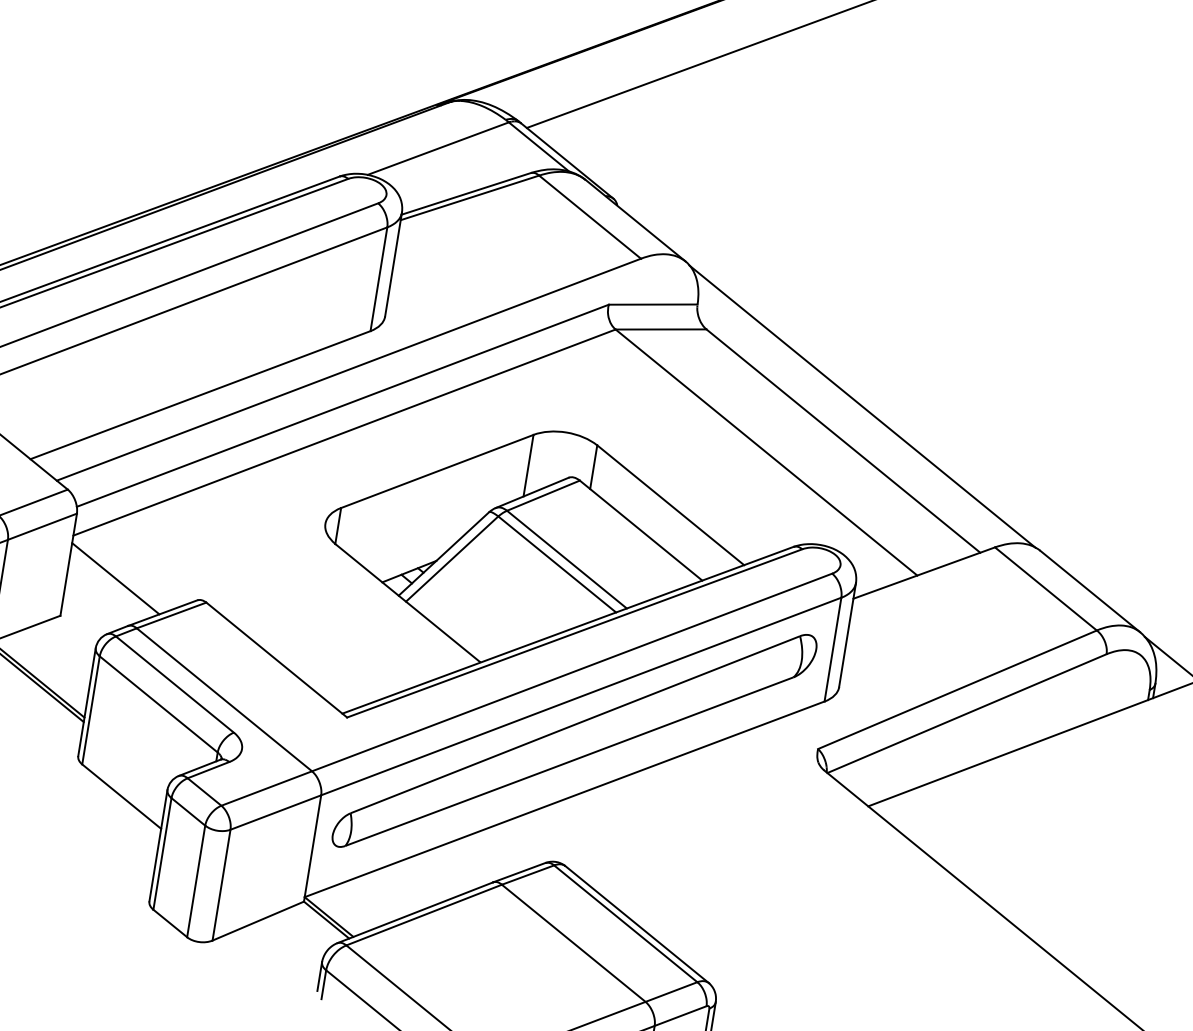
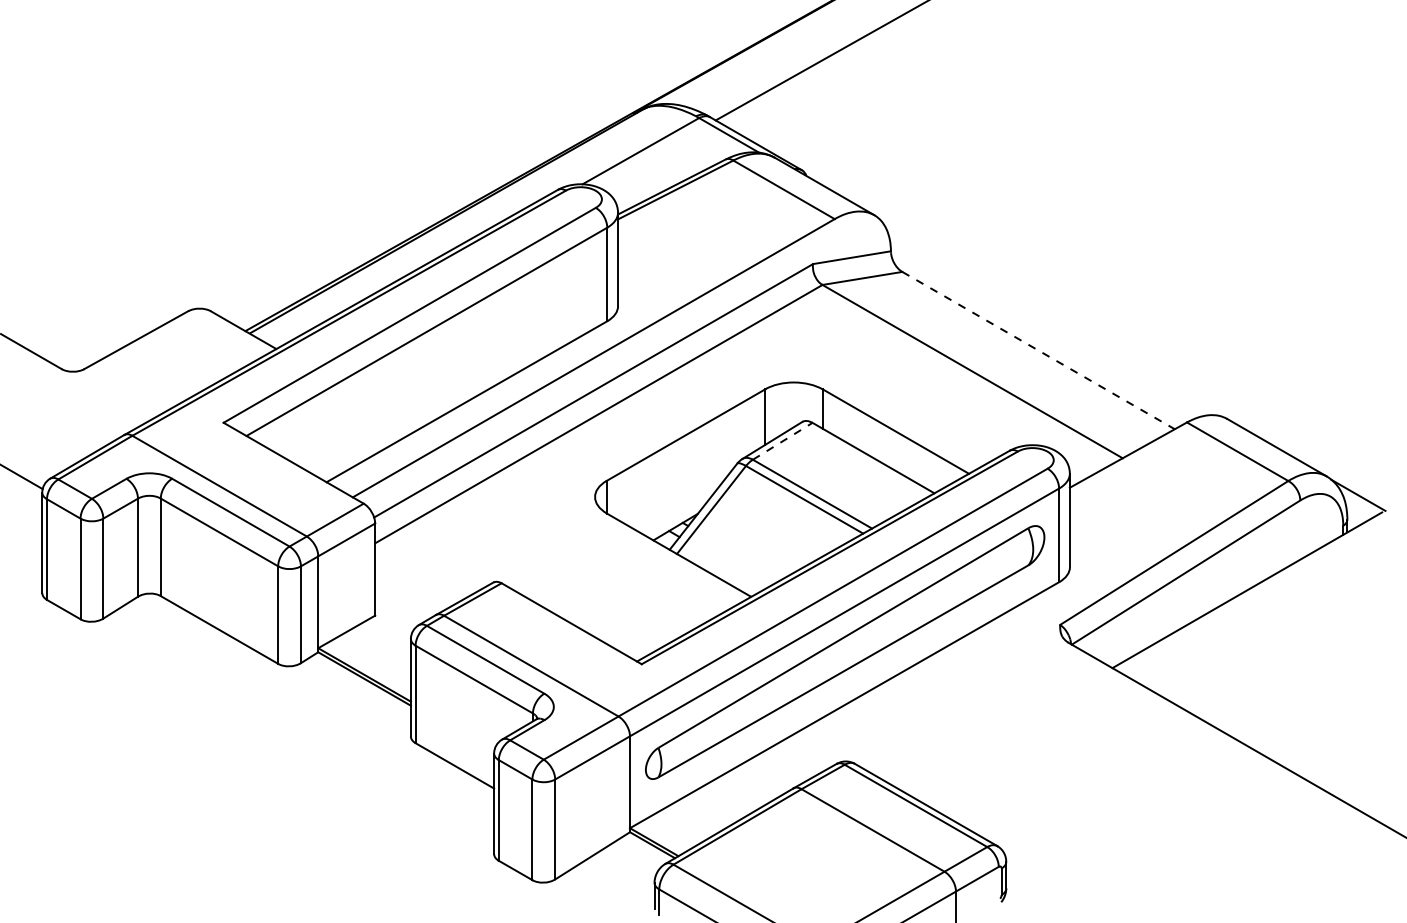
line: (862, 406) -> (1050, 317), removed
line: (844, 441) -> (1039, 350), solid -> dashed
line: (544, 496) -> (783, 441), solid -> dashed
line: (115, 579) -> (418, 575), removed

